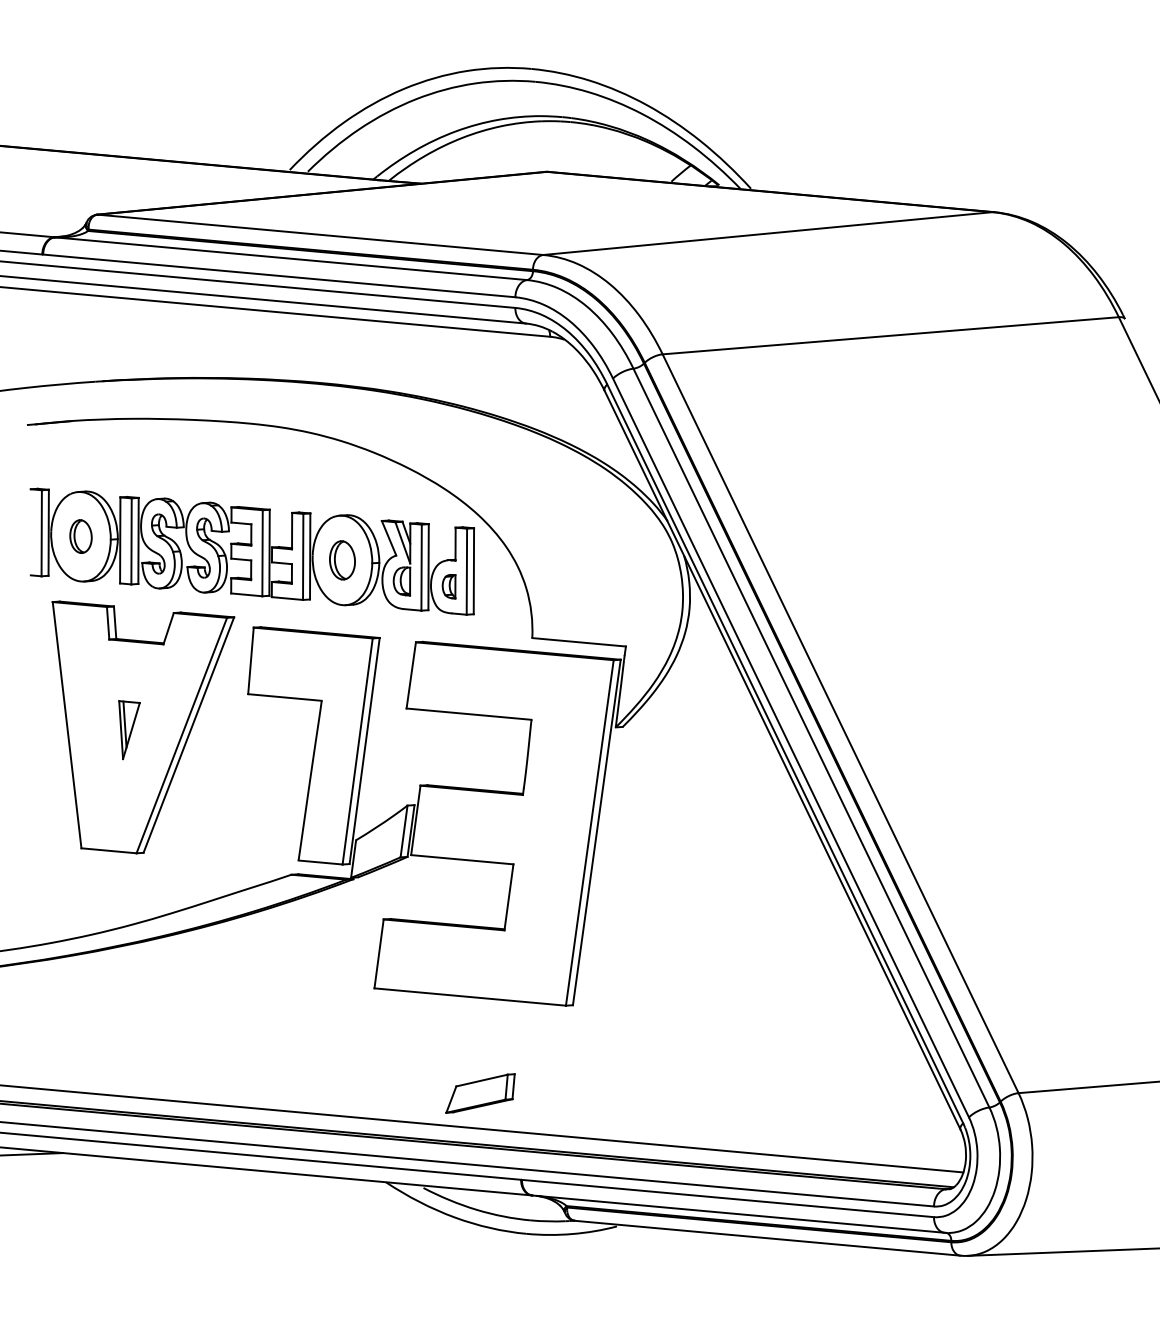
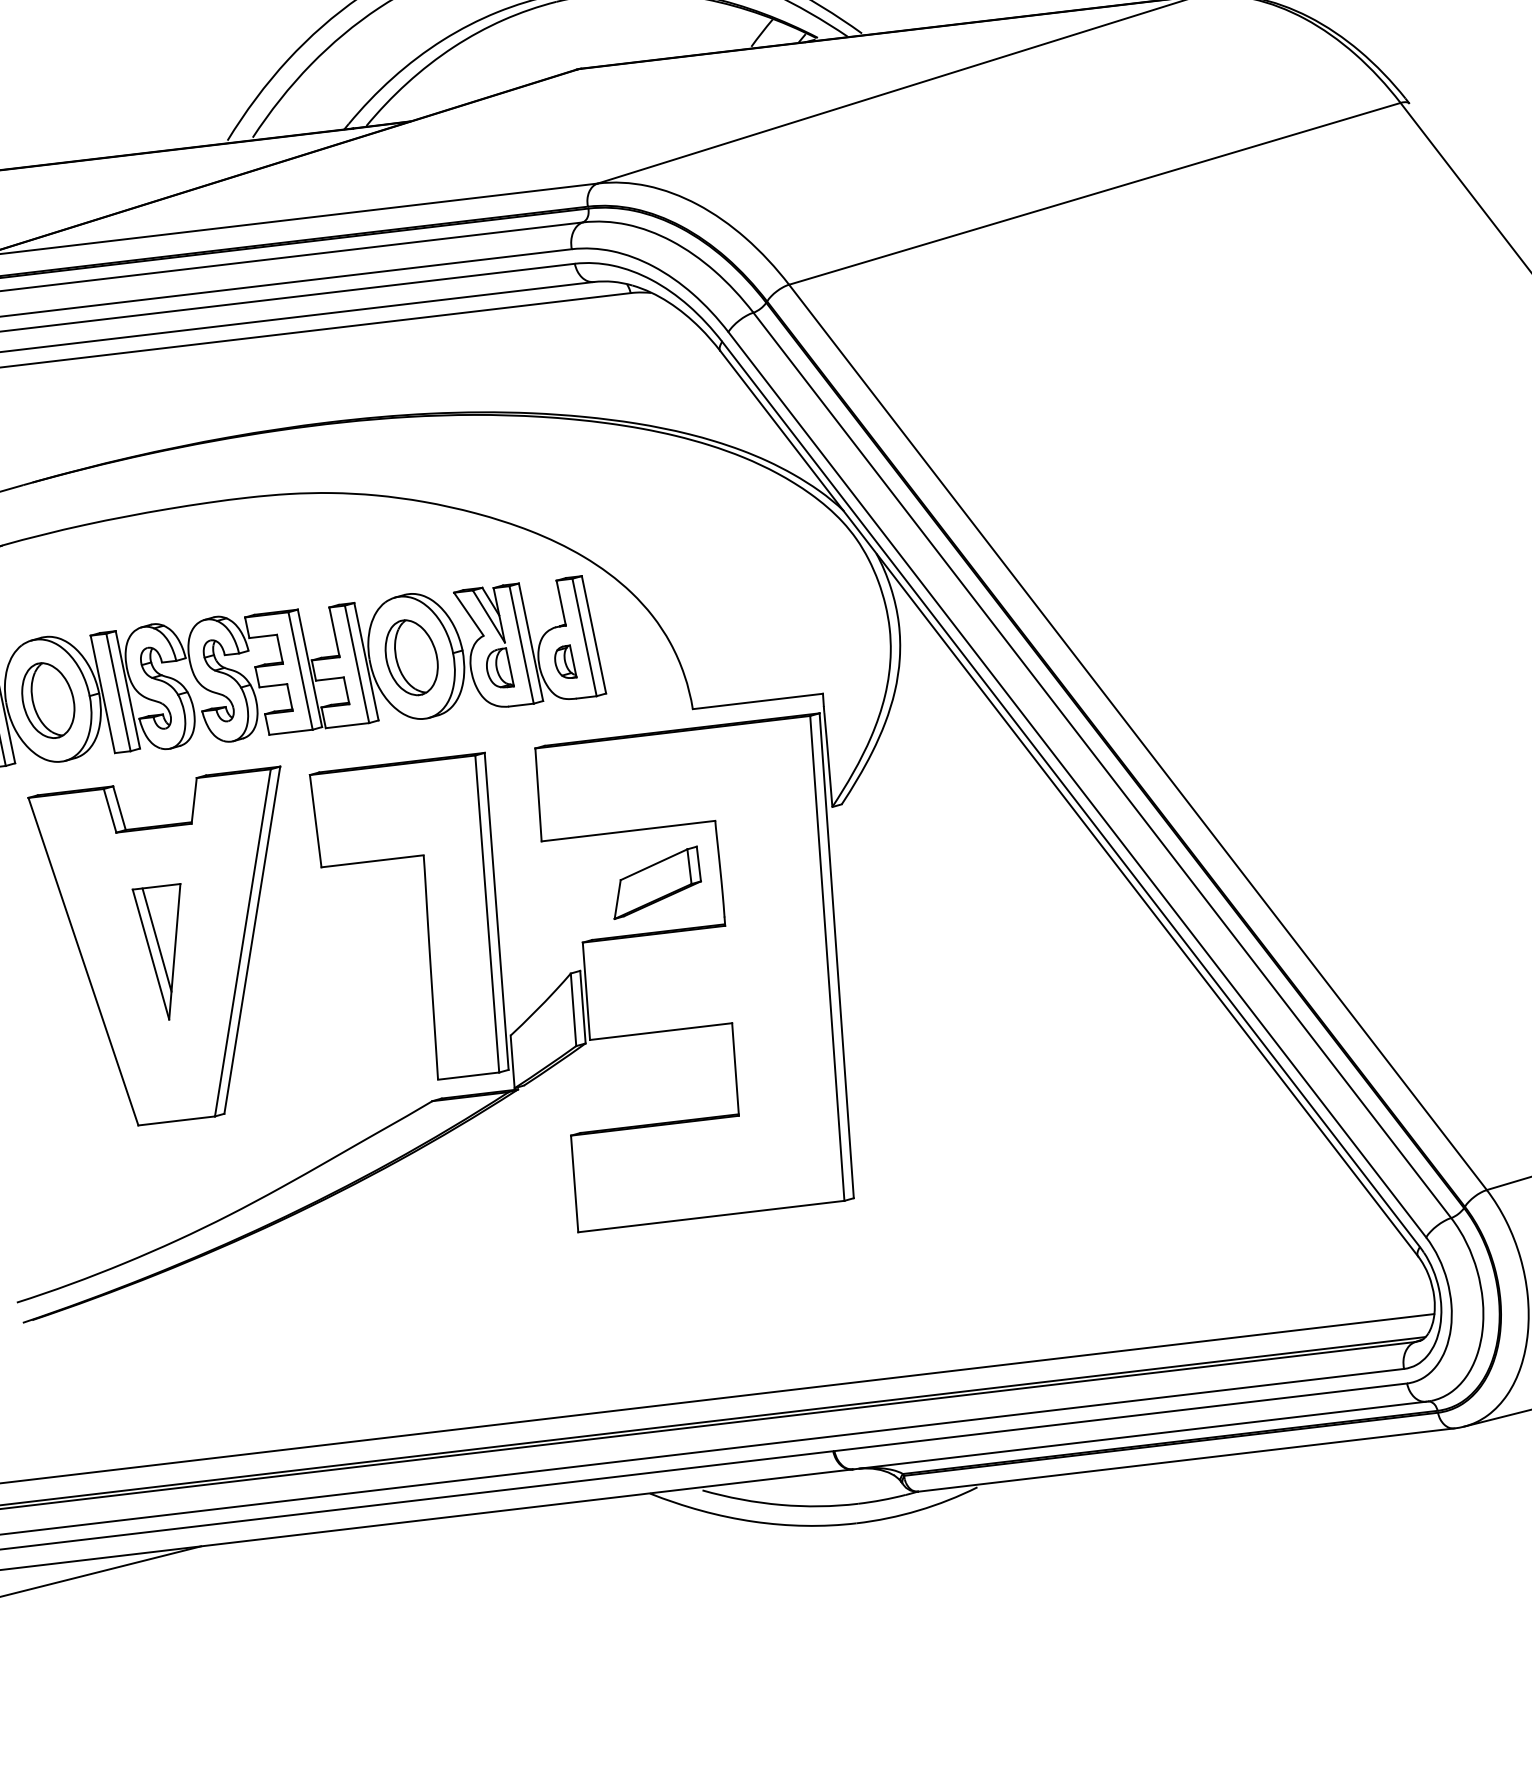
part: (80, 536) -> (47, 700), size x1.67
part: (342, 560) -> (411, 657), size x1.43
part: (129, 729) -> (169, 949), size x1.67
part: (480, 1093) -> (655, 882), moved

